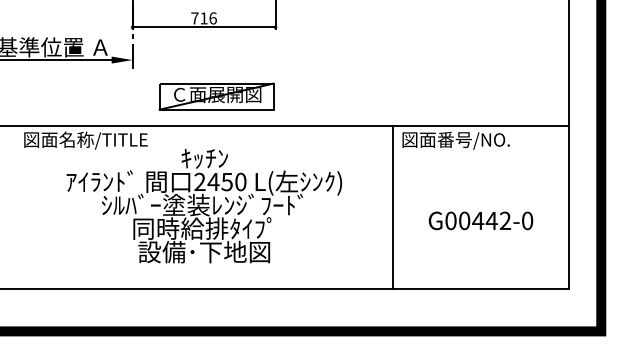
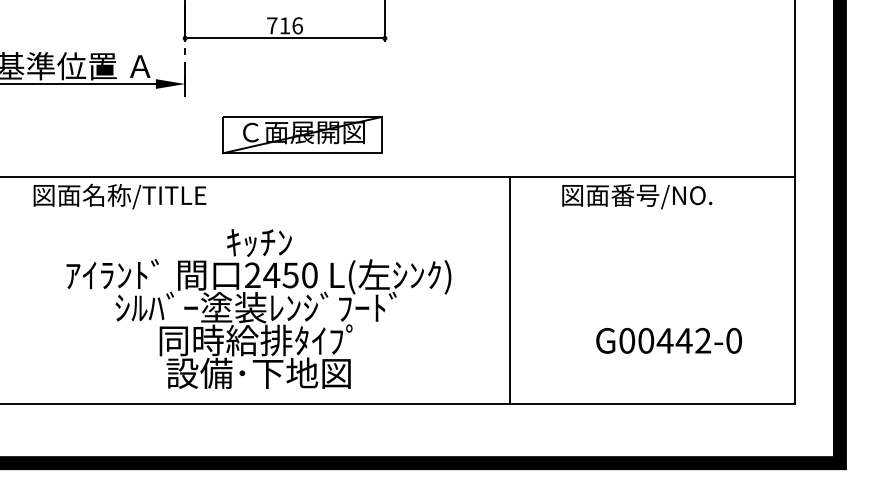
text: (204, 206) -> (259, 309), moved
line: (393, 207) -> (510, 290), moved
text: (480, 220) -> (668, 340), moved

